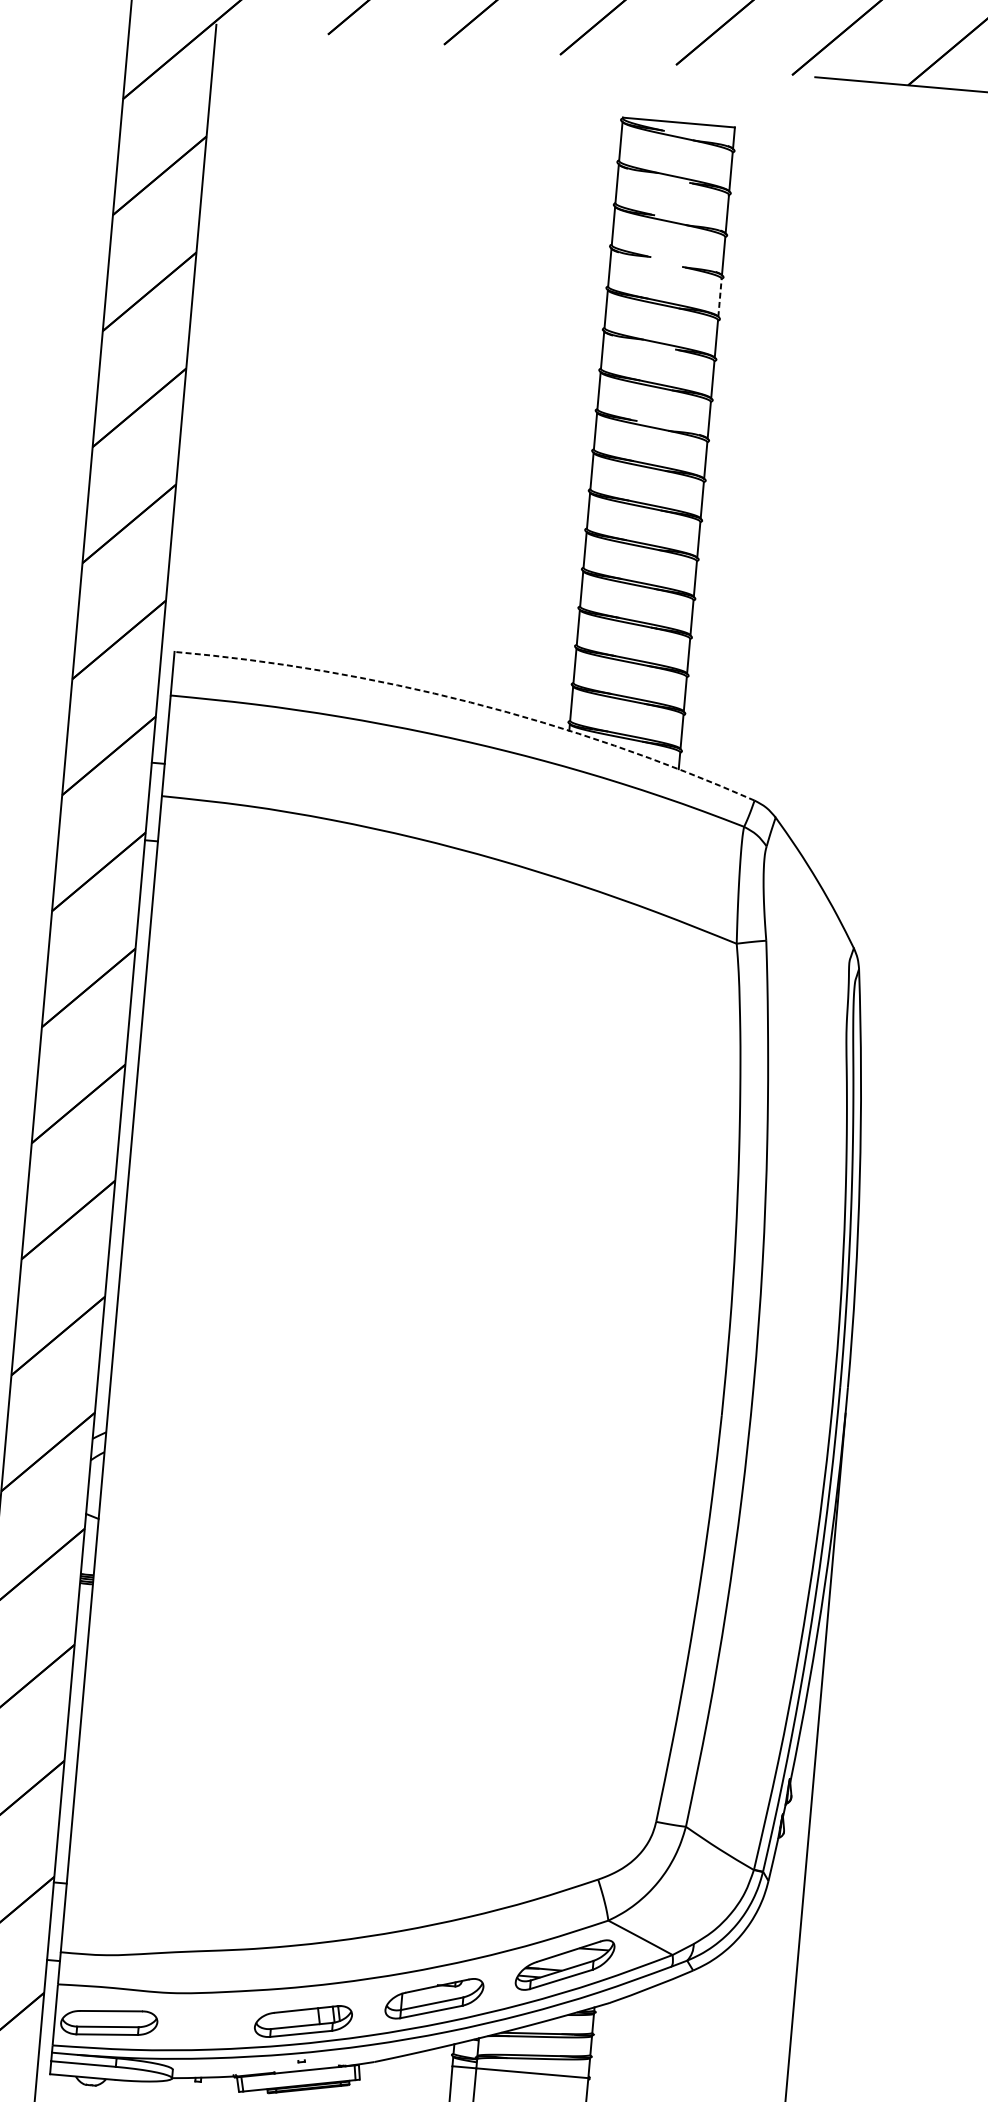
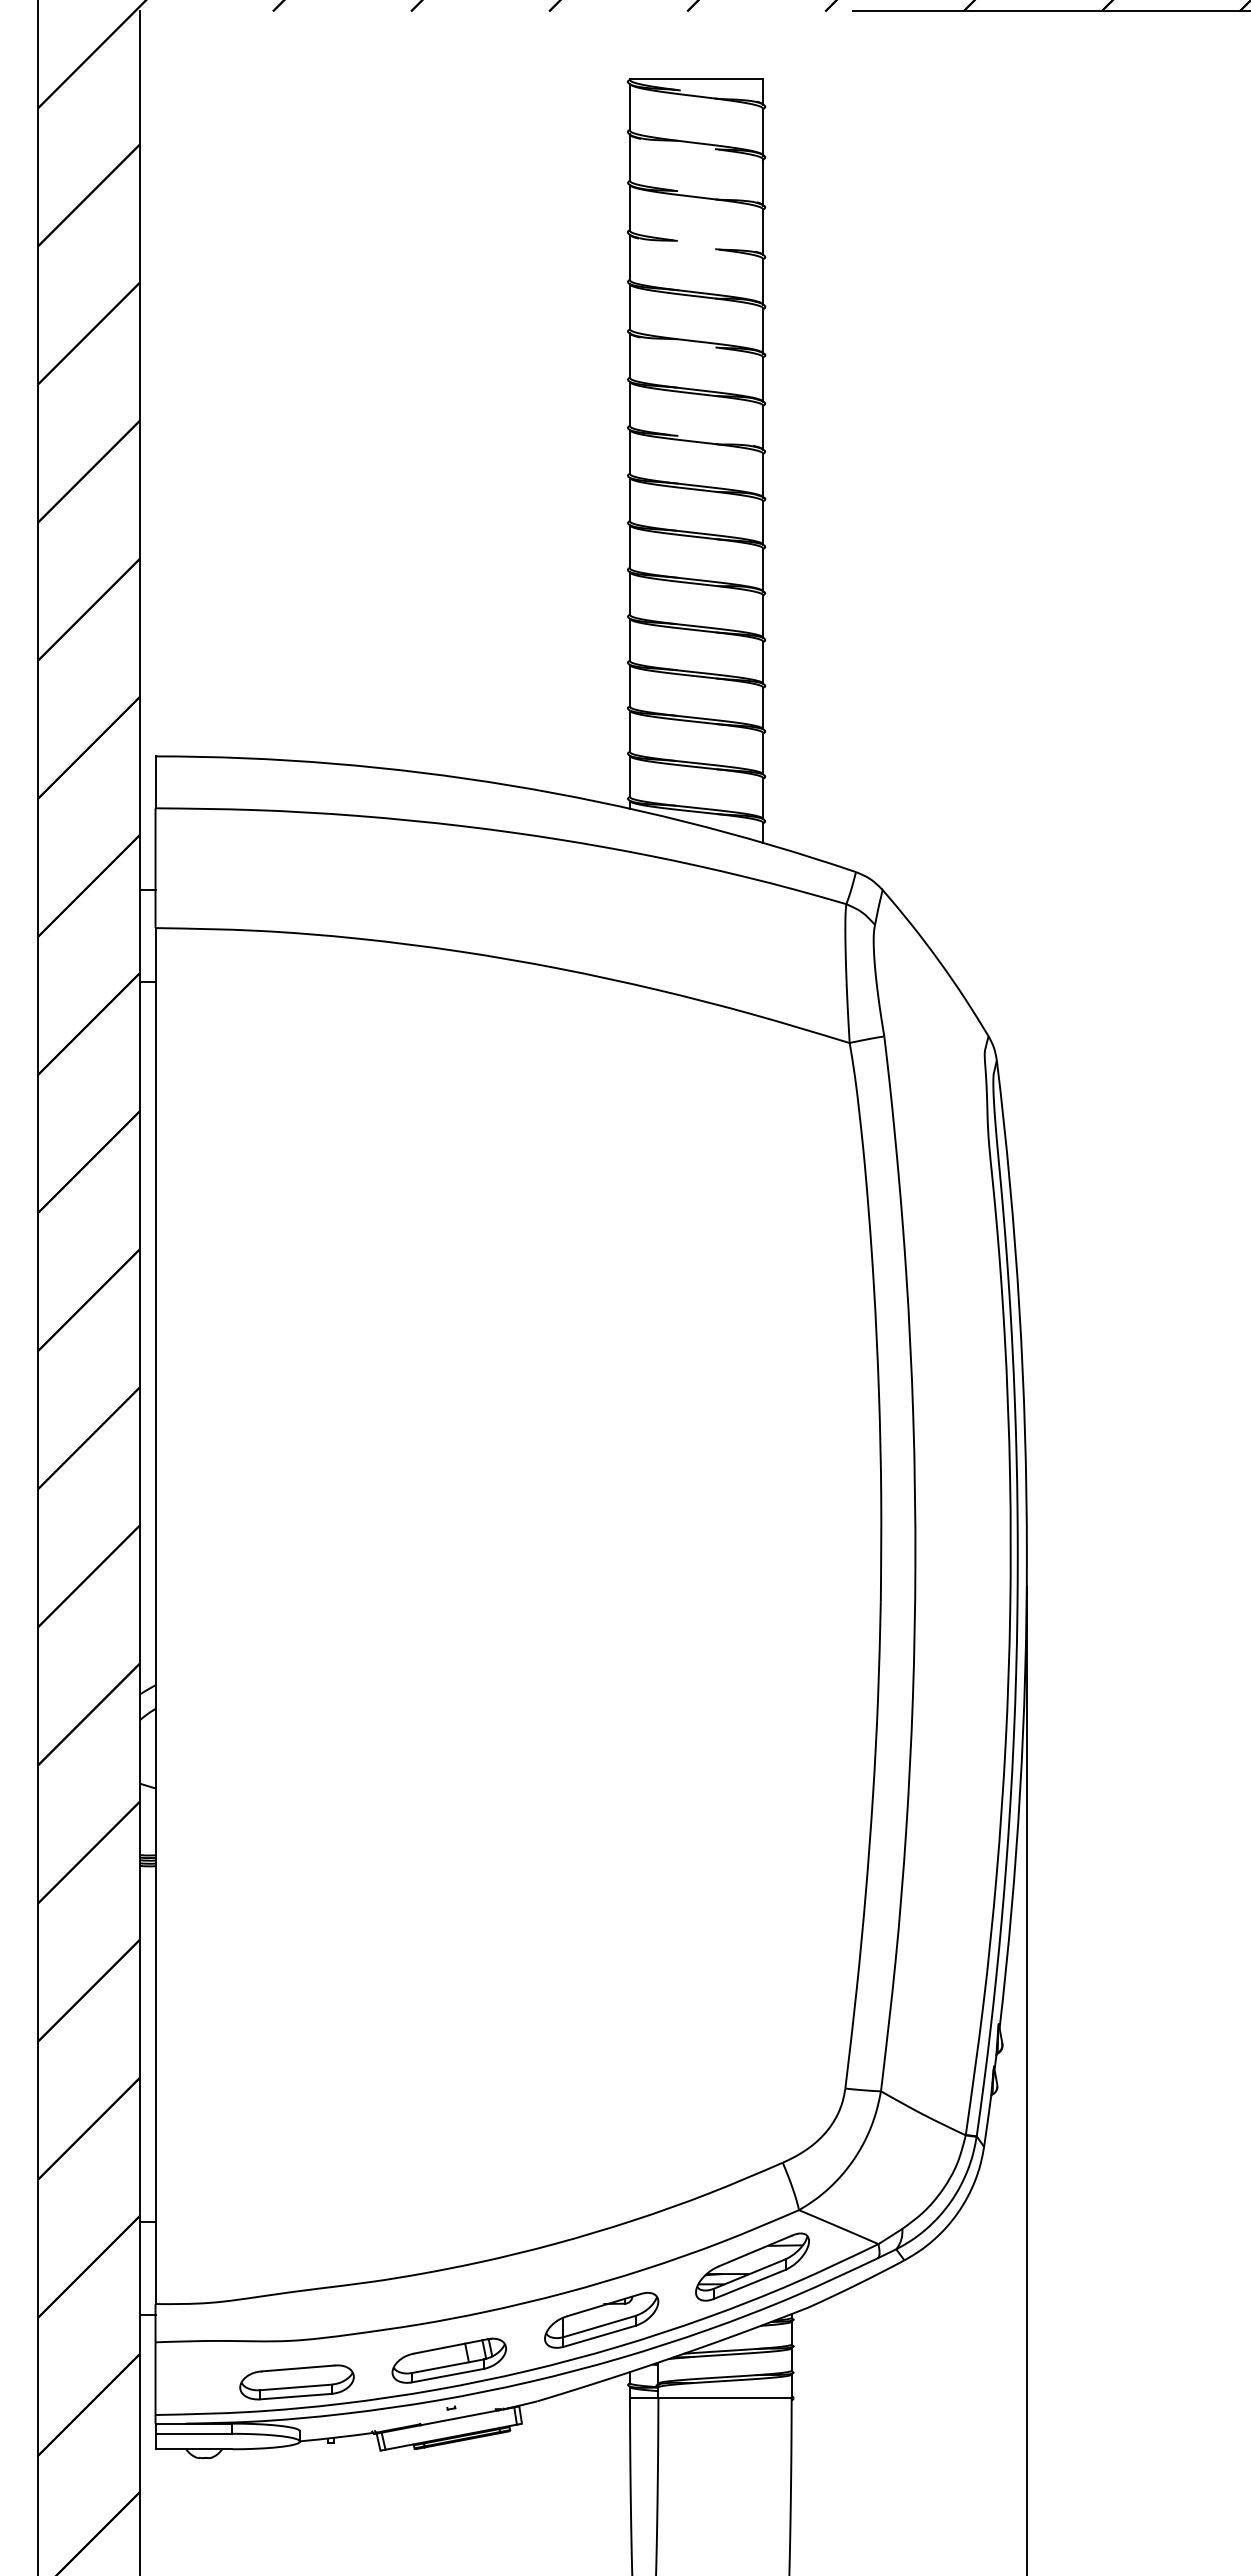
line: (720, 298) -> (763, 282), dashed -> solid
arc: (470, 702) -> (510, 785), dashed -> solid
part: (108, 2022) -> (296, 2382), moved

